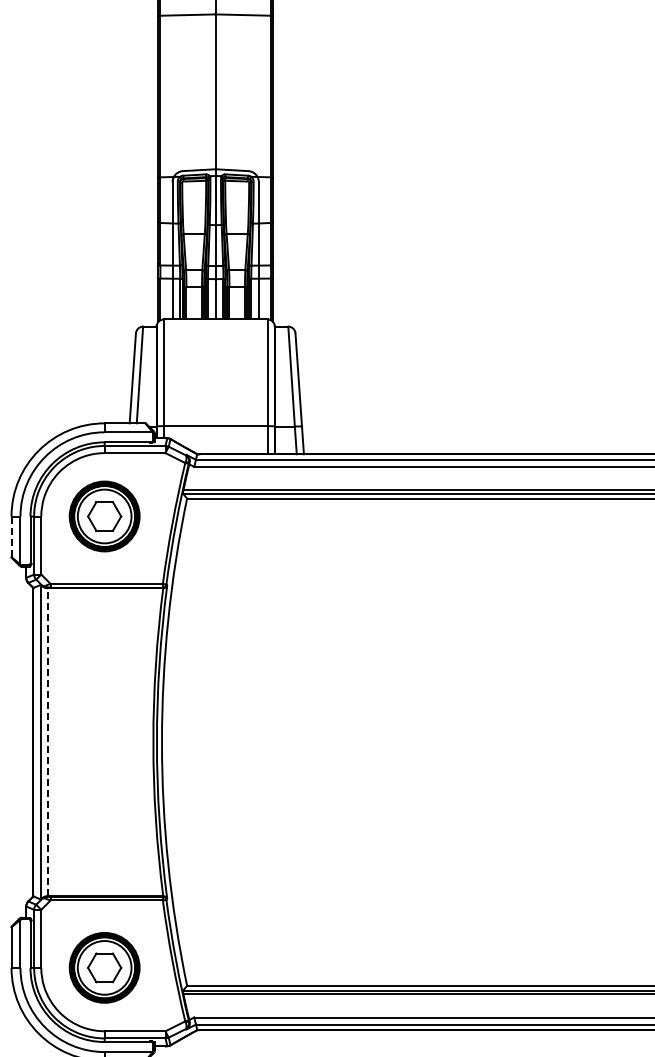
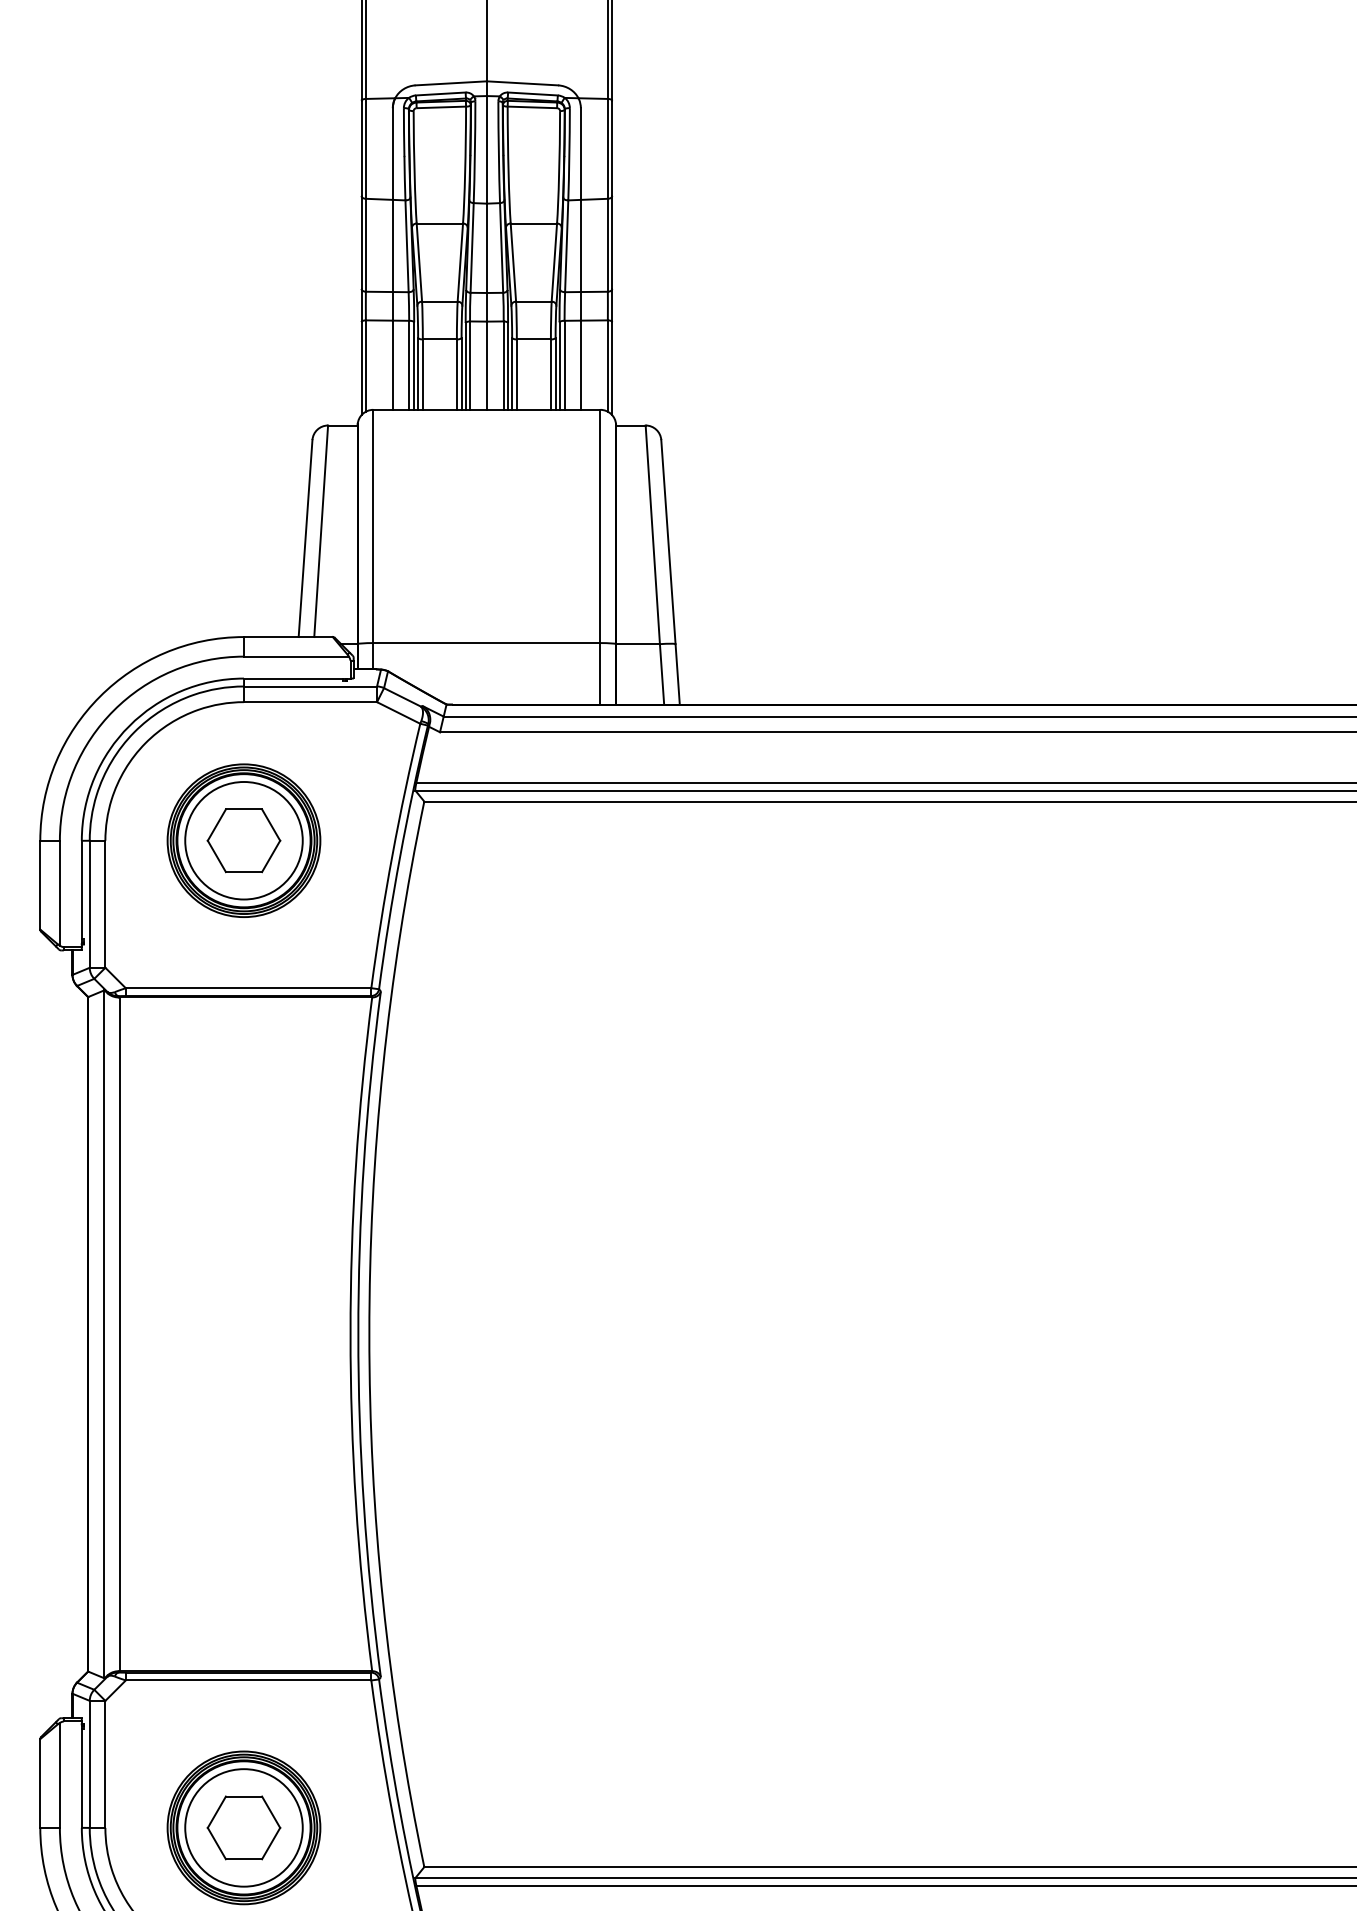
line: (11, 537) -> (40, 886), dashed -> solid
line: (47, 741) -> (118, 1332), dashed -> solid

